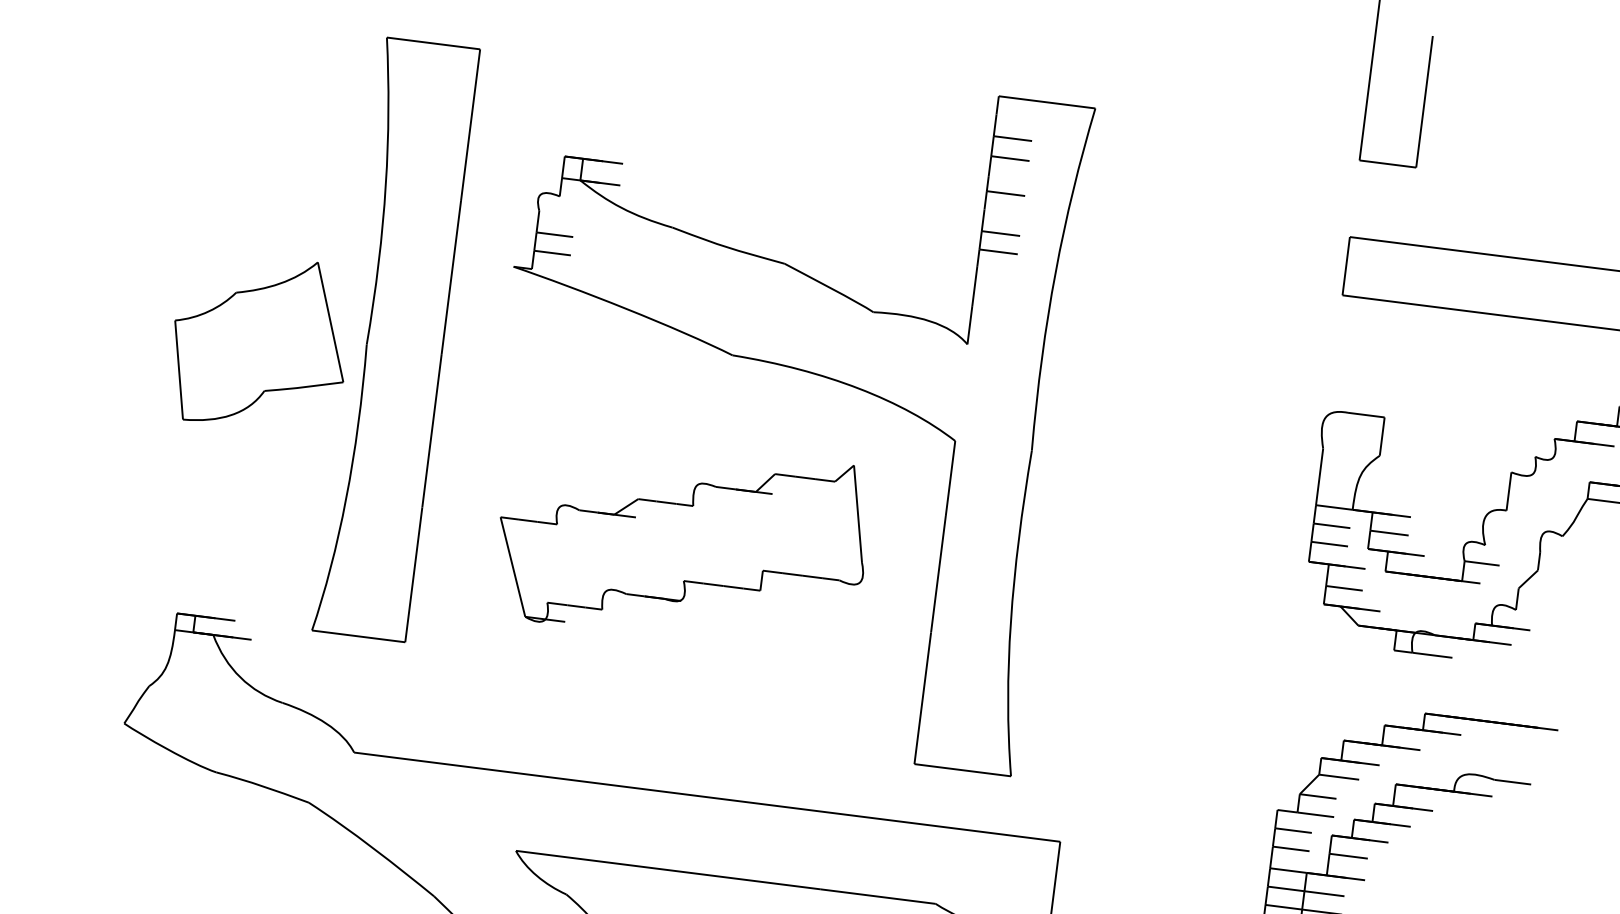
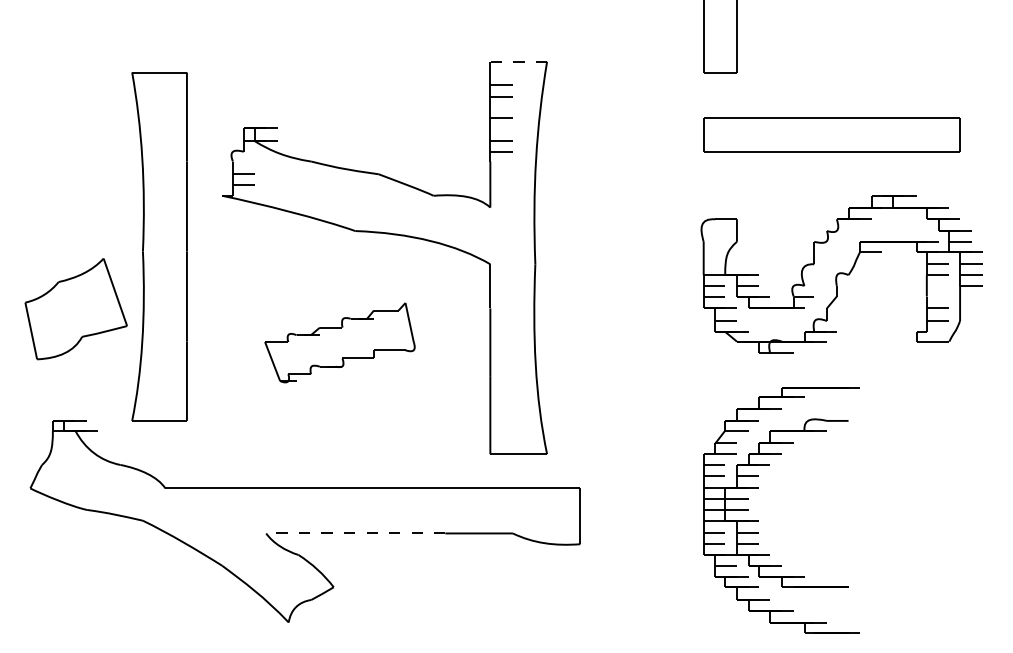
line: (1046, 101) -> (518, 61), solid -> dashed
part: (259, 342) -> (75, 309), moved
part: (681, 541) -> (339, 342), size x0.7
line: (667, 870) -> (355, 533), solid -> dashed

